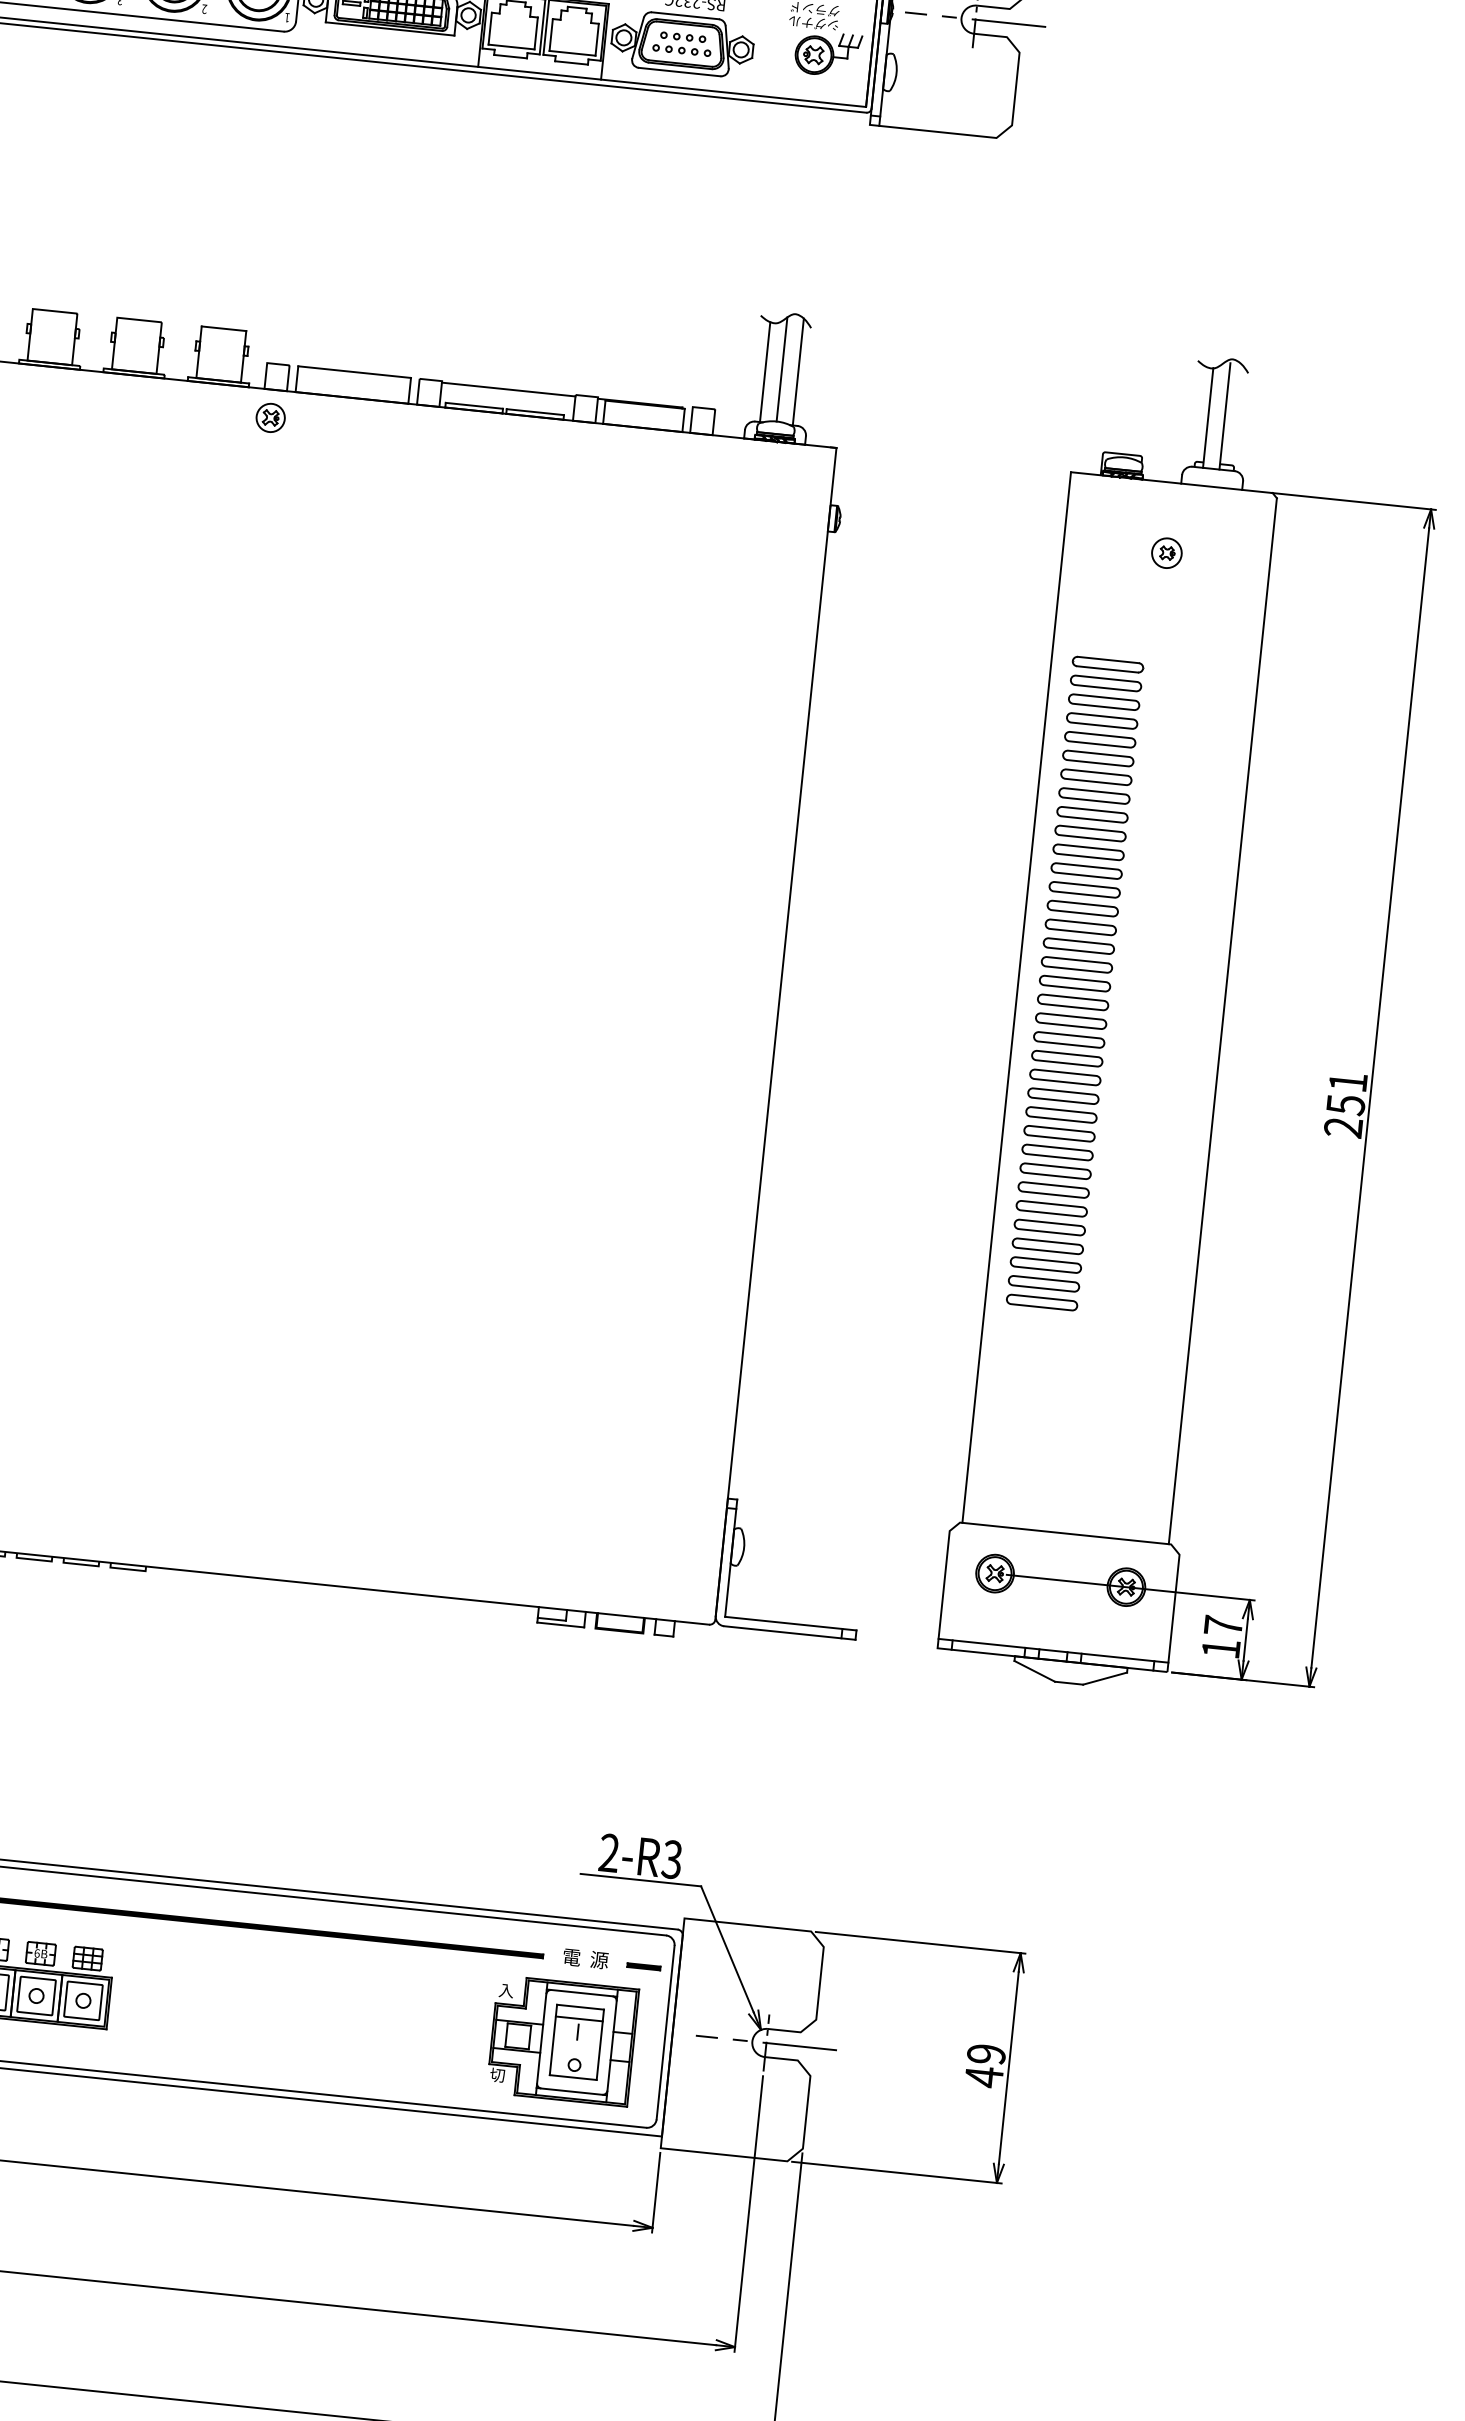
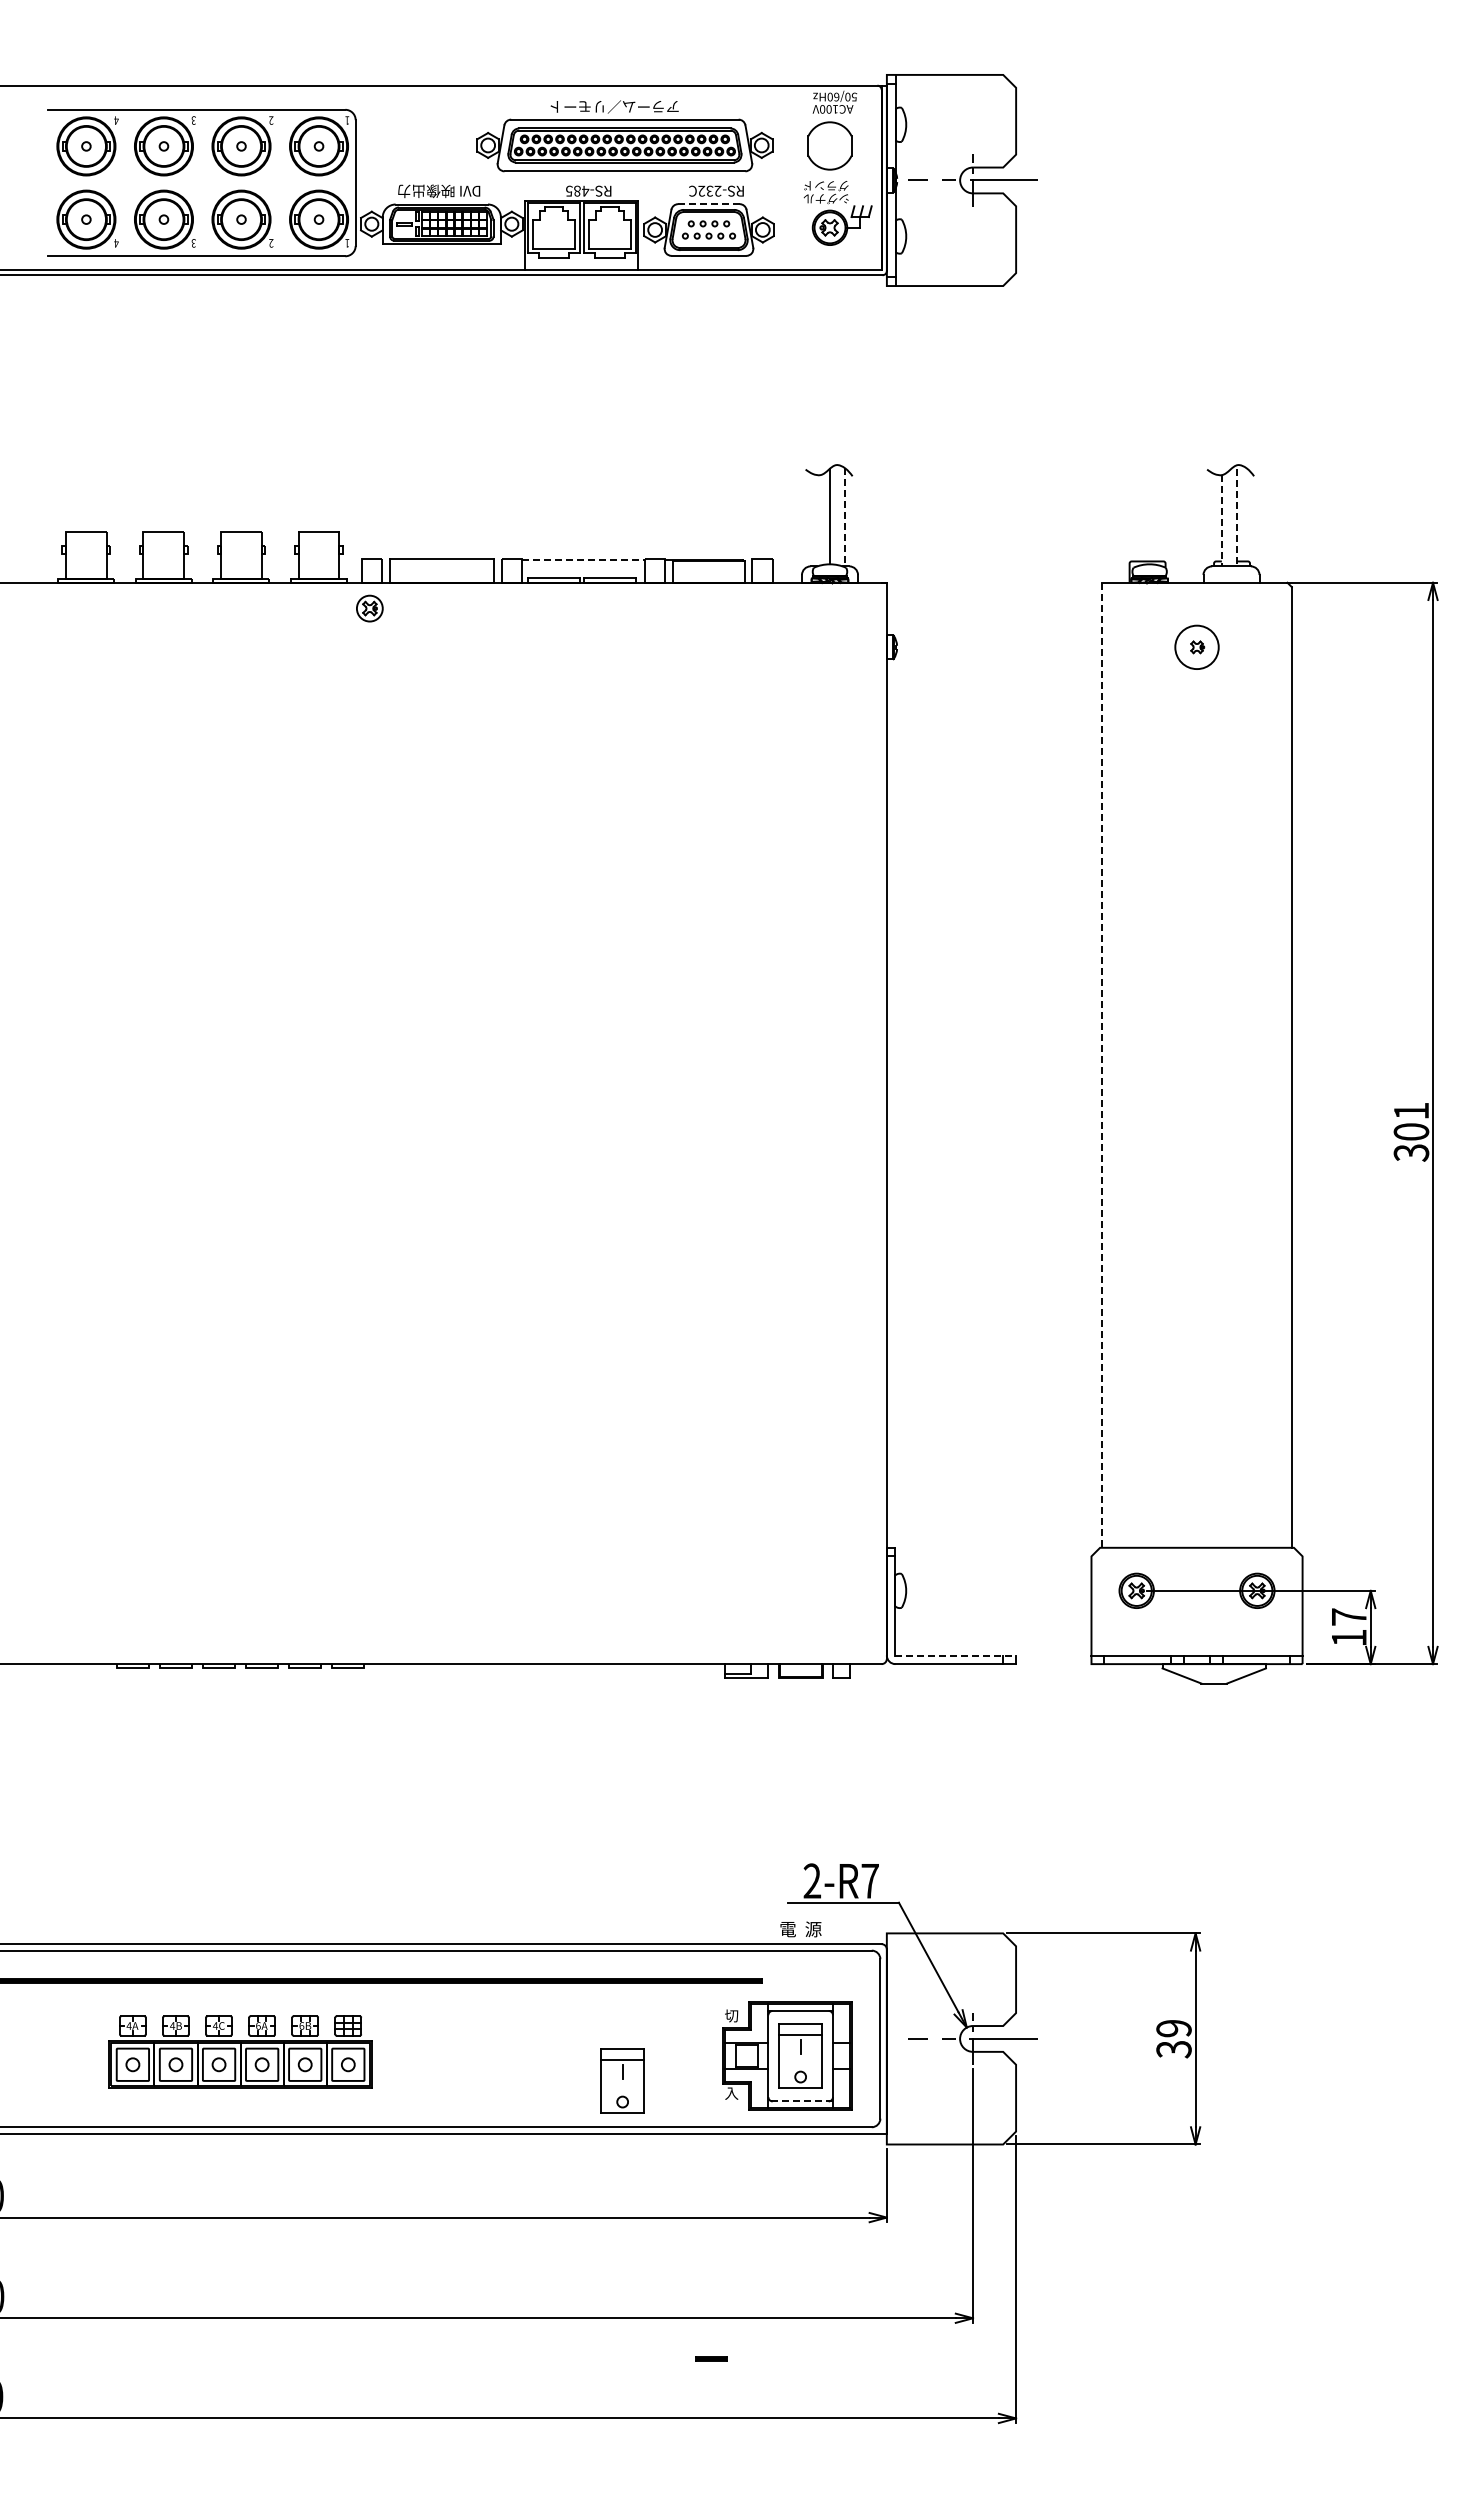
line: (684, 16) -> (708, 204), solid -> dashed
line: (764, 372) -> (814, 520), removed
line: (798, 372) -> (845, 517), solid -> dashed
line: (508, 389) -> (583, 560), solid -> dashed
line: (1224, 416) -> (1236, 517), solid -> dashed
line: (1207, 417) -> (1221, 520), solid -> dashed
circle: (1166, 552) -> (1196, 646), size x1.6
part: (1074, 983) -> (1153, 1047), removed
line: (1016, 997) -> (1102, 1065), solid -> dashed
text: (1344, 1116) -> (1411, 1142), 251 -> 301
line: (791, 1623) -> (956, 1655), solid -> dashed
text: (671, 1858) -> (869, 1880), 2-R3 -> 2-R7
text: (585, 1958) -> (800, 1929), moved
part: (644, 1966) -> (711, 2358), moved
text: (506, 1990) -> (731, 2015), 入 -> 切
part: (380, 2048) -> (622, 2080), added
text: (497, 2075) -> (731, 2093), 切 -> 入
text: (983, 2077) -> (1173, 2049), 49 -> 39
line: (571, 2091) -> (800, 2101), solid -> dashed

